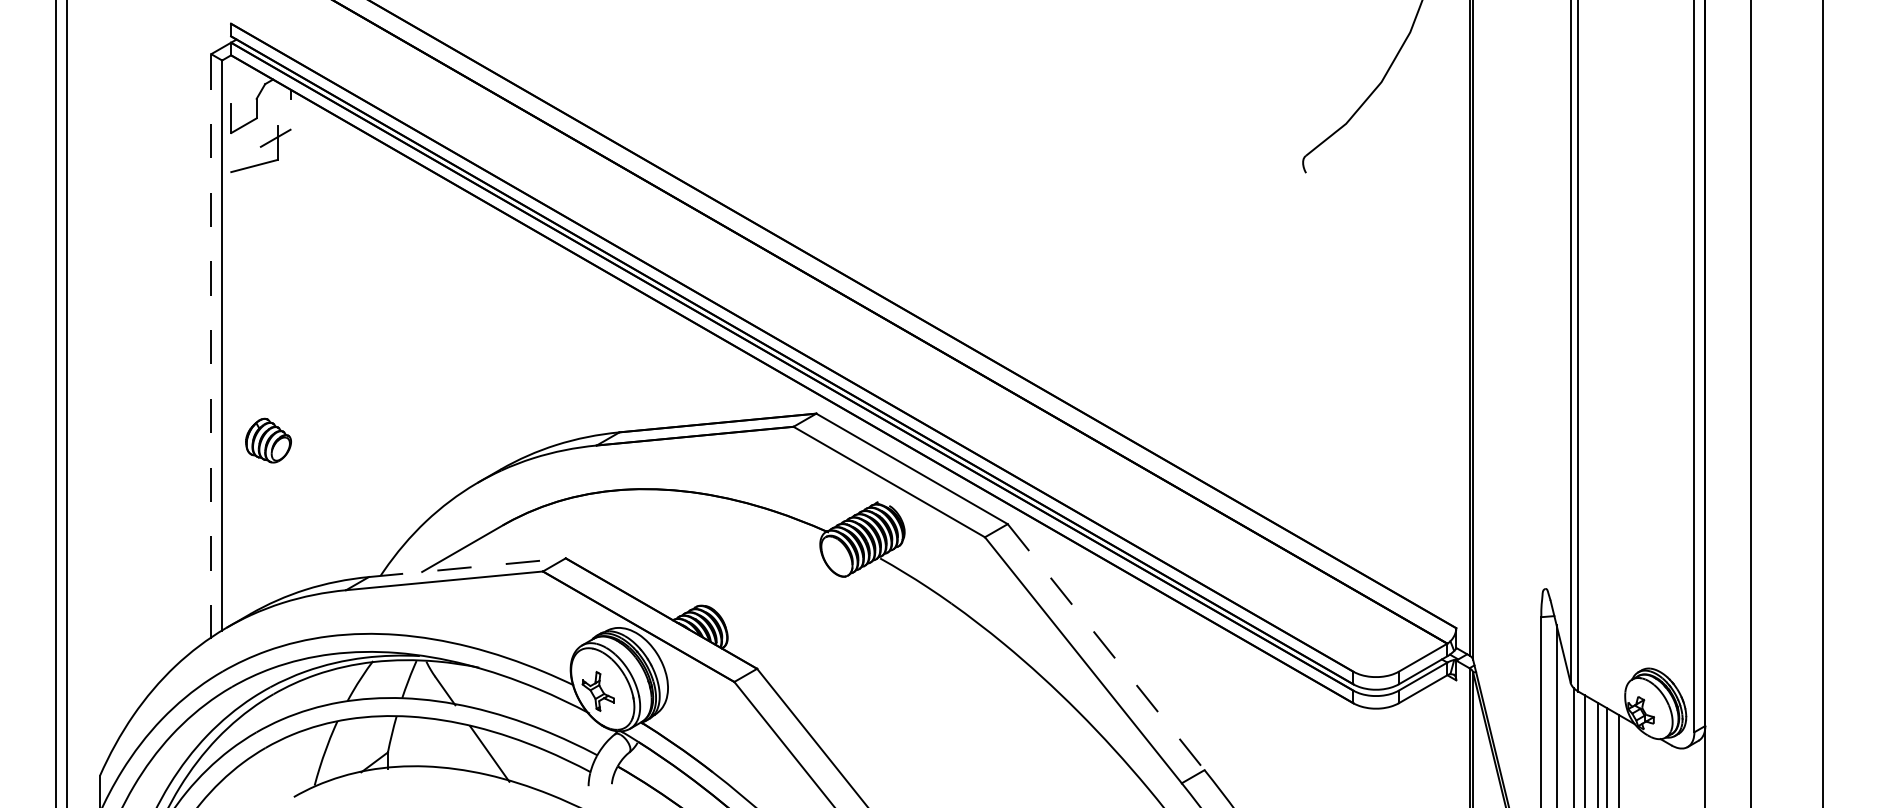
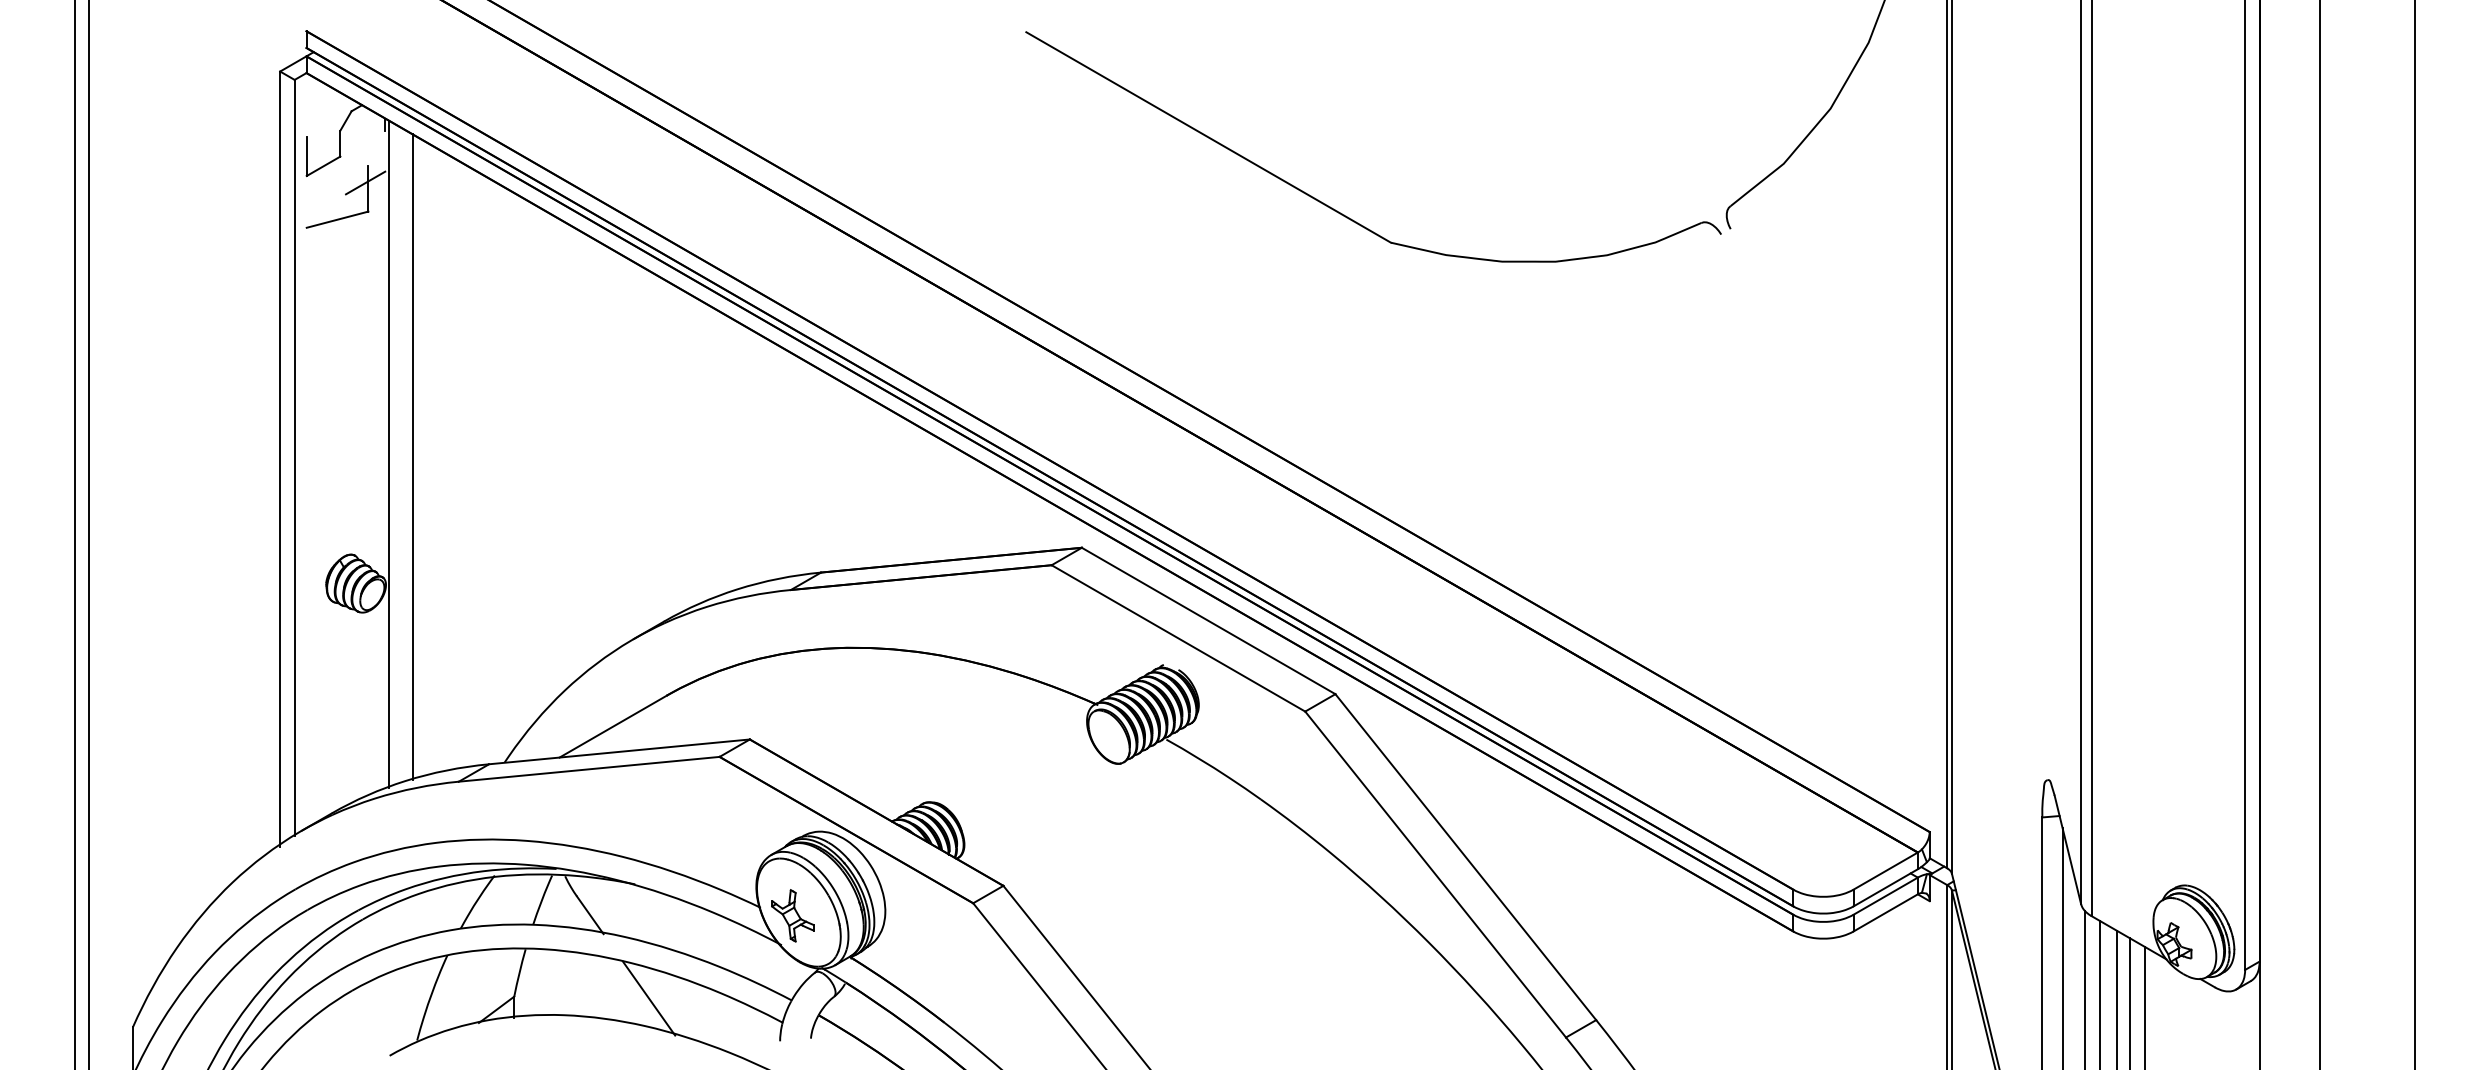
part: (1010, 159) -> (1339, 211), added
line: (293, 343) -> (389, 454), added
line: (311, 344) -> (412, 456), added
line: (211, 347) -> (280, 459), dashed -> solid
line: (467, 567) -> (619, 751), dashed -> solid
line: (1105, 647) -> (1465, 857), dashed -> solid

